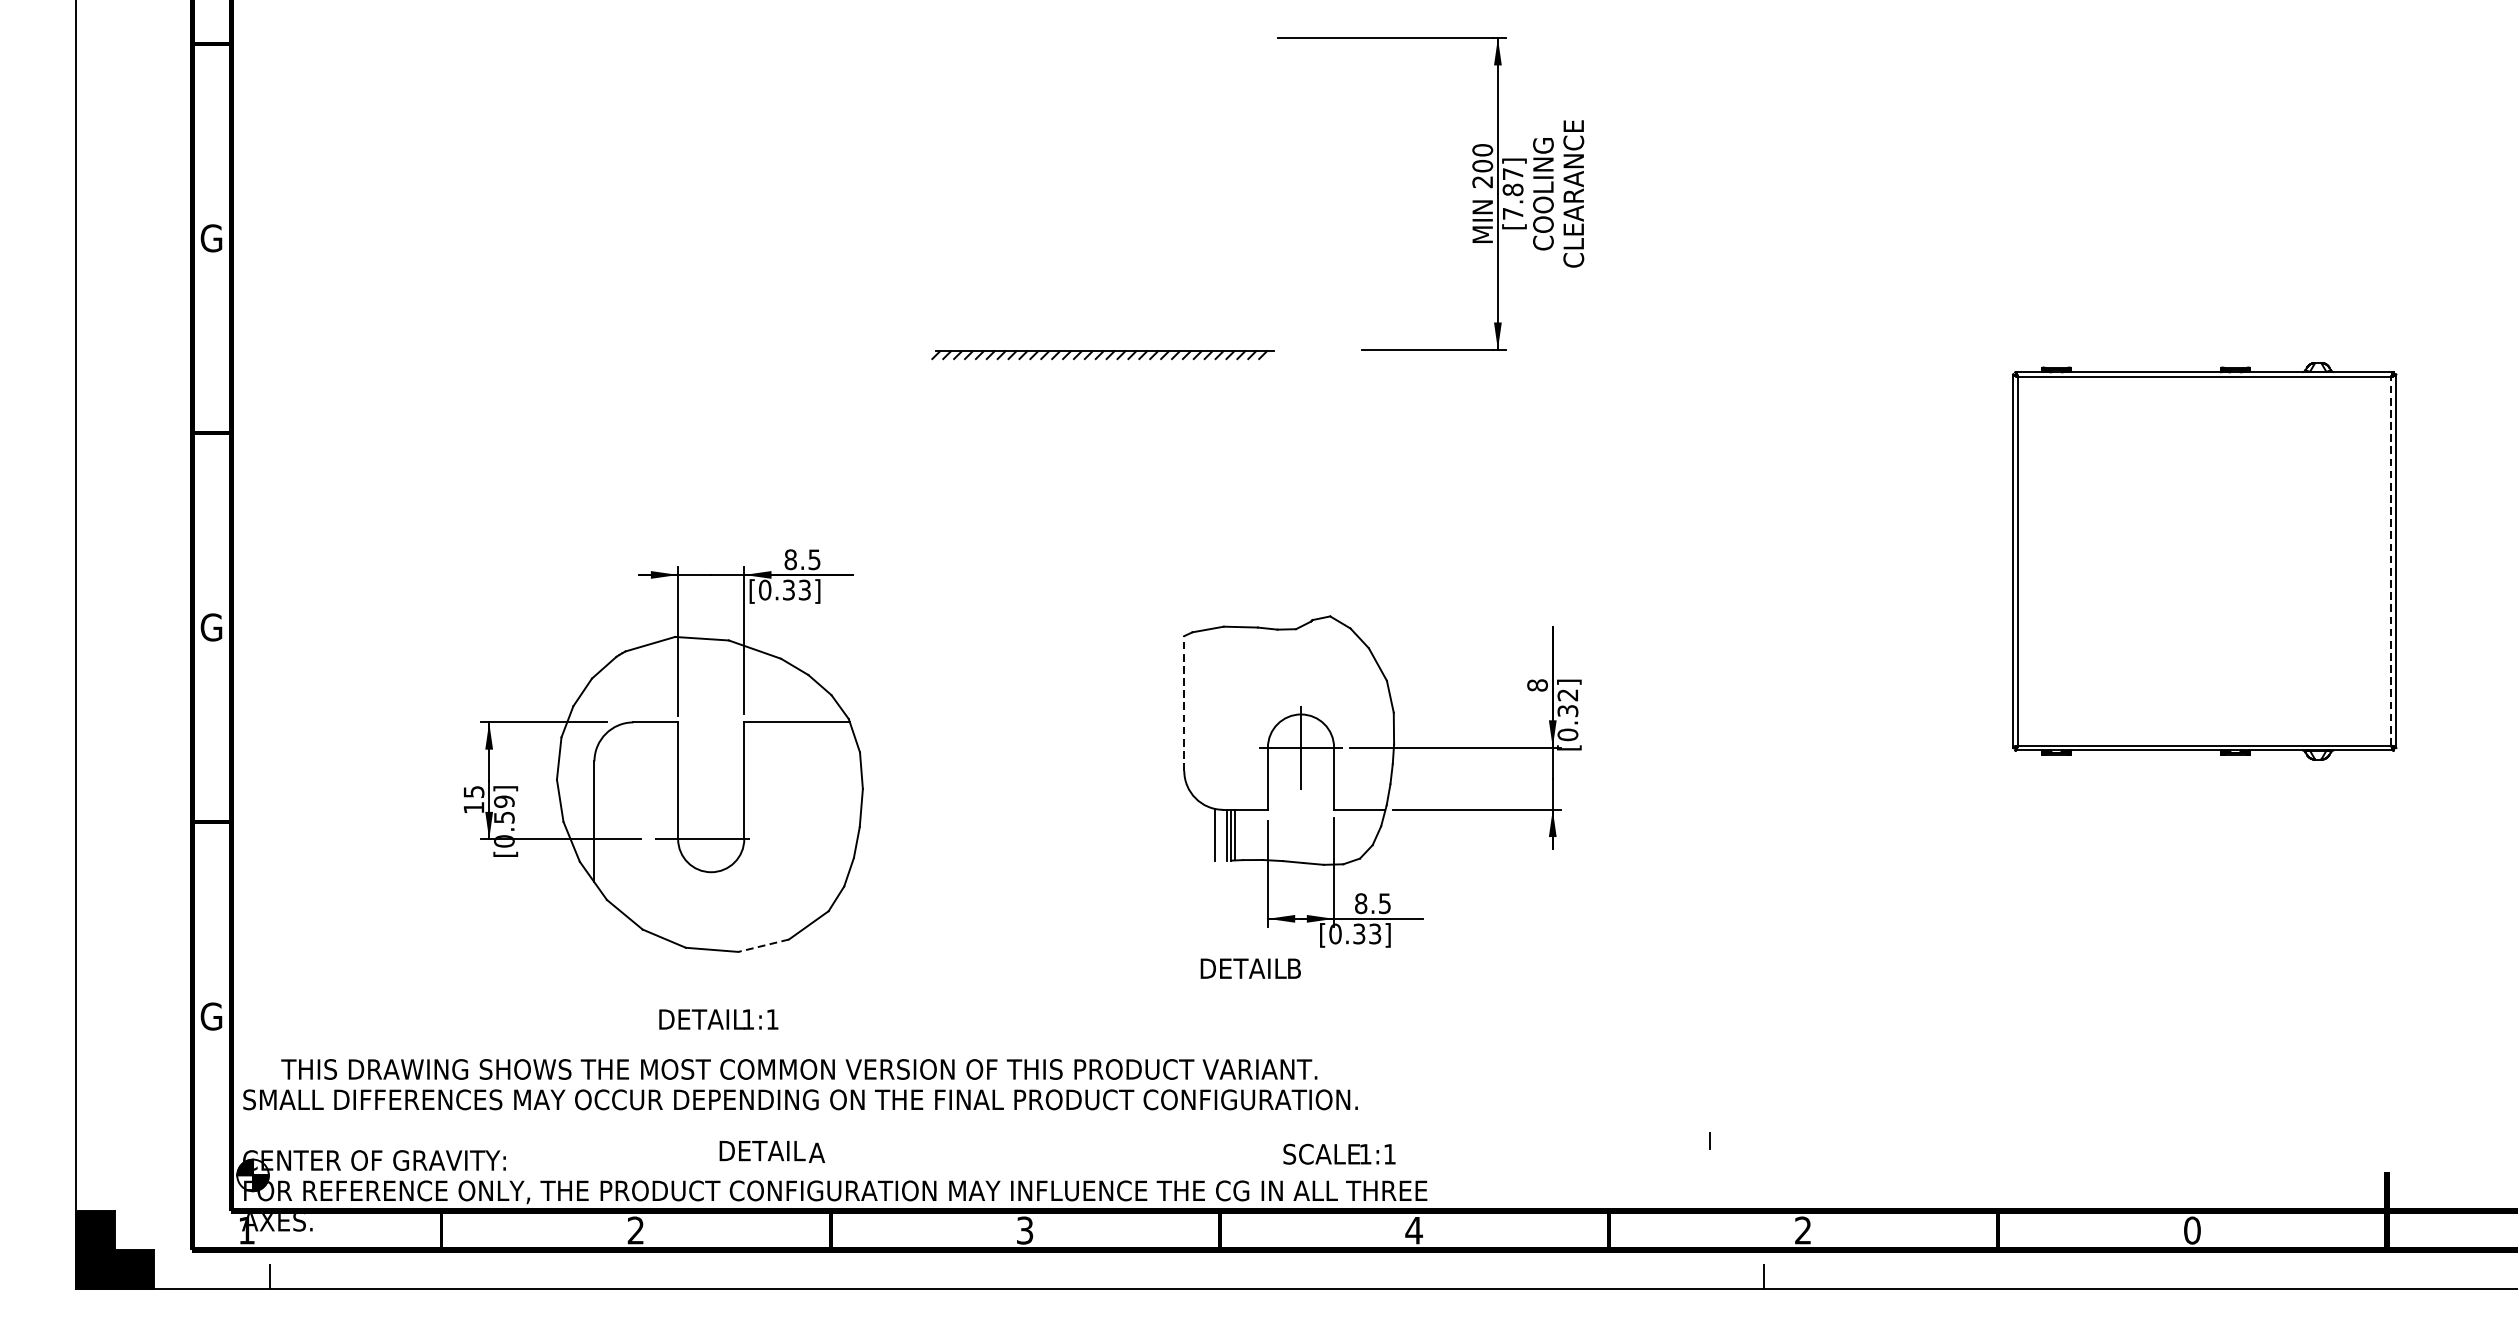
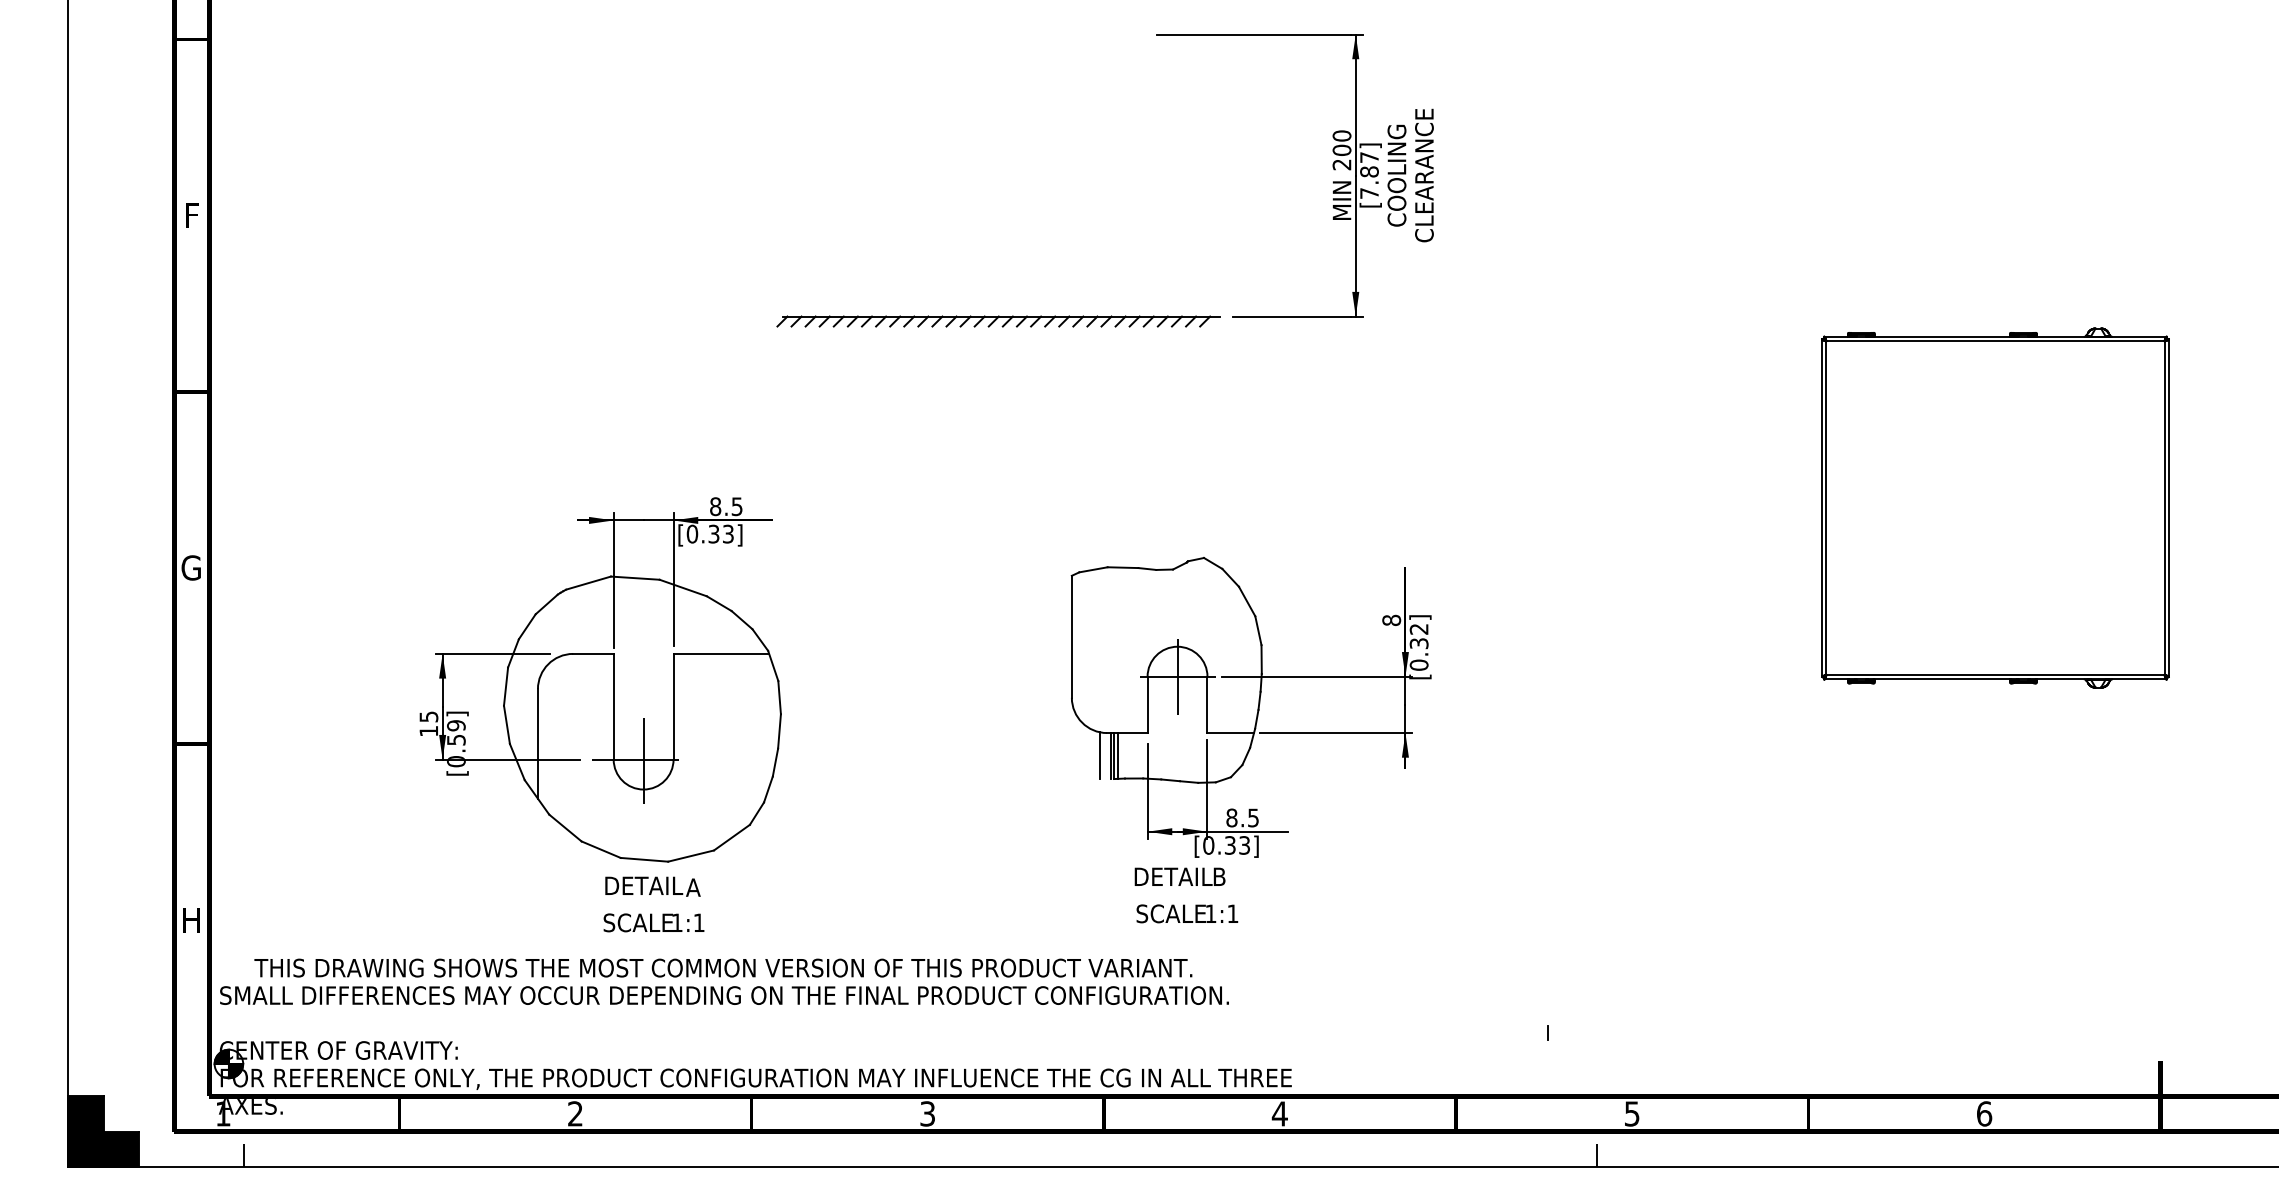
text: (210, 238) -> (190, 215), G -> F
part: (1103, 355) -> (998, 321), size x1.43
line: (2391, 561) -> (2164, 508), dashed -> solid
line: (1183, 703) -> (1071, 636), dashed -> solid
line: (711, 835) -> (643, 756), added
line: (764, 946) -> (691, 856), dashed -> solid
text: (1250, 968) -> (1179, 876), moved
text: (210, 1015) -> (190, 919), G -> H
text: (701, 1019) -> (634, 922), DETAIL -> SCALE
text: (771, 1151) -> (652, 886), moved
text: (1339, 1153) -> (1187, 913), moved
text: (1802, 1230) -> (1631, 1113), 2 -> 5
text: (2192, 1230) -> (1984, 1113), 0 -> 6

